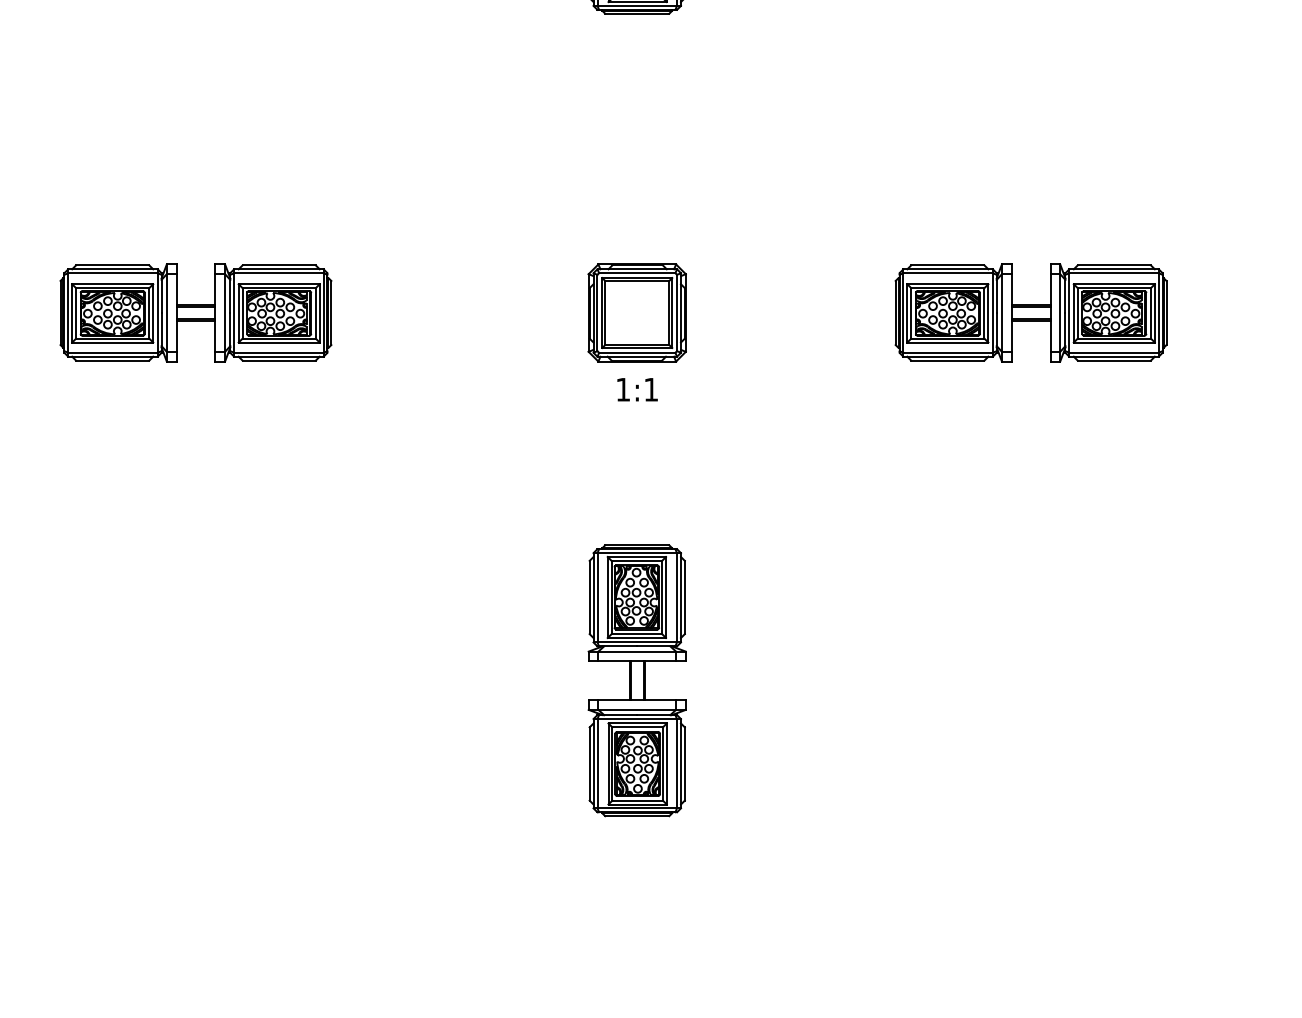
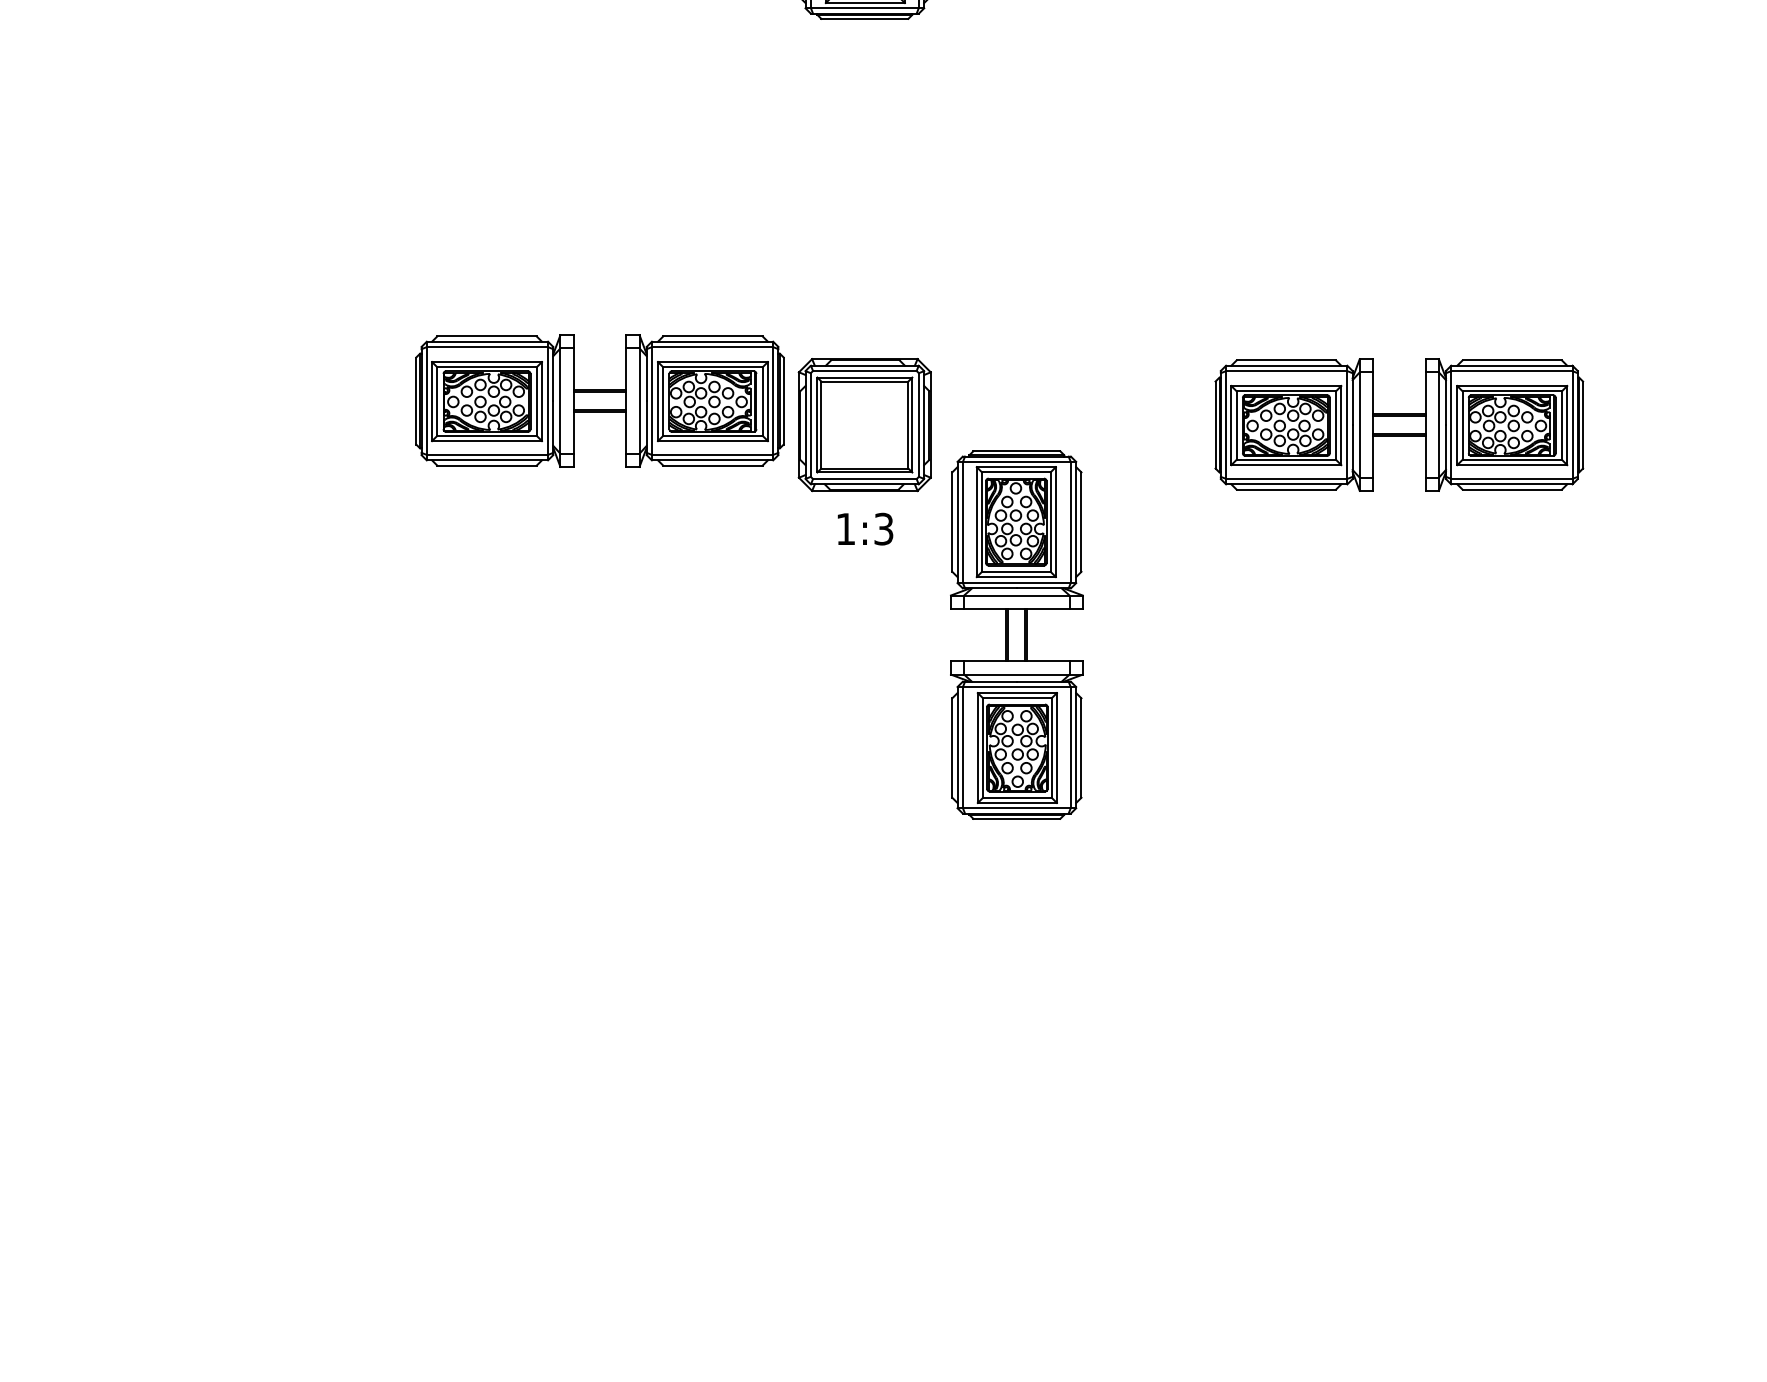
part: (195, 312) -> (599, 400), moved
text: (651, 389) -> (883, 528), 1:1 -> 1:3
part: (636, 680) -> (1016, 634), moved

